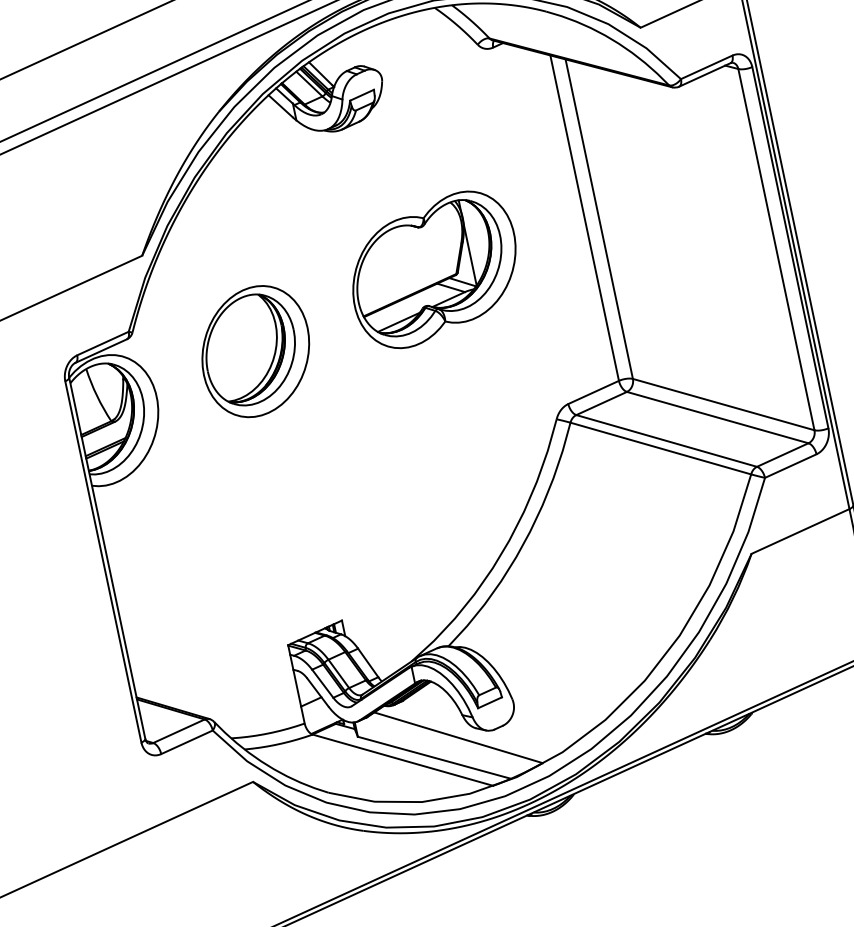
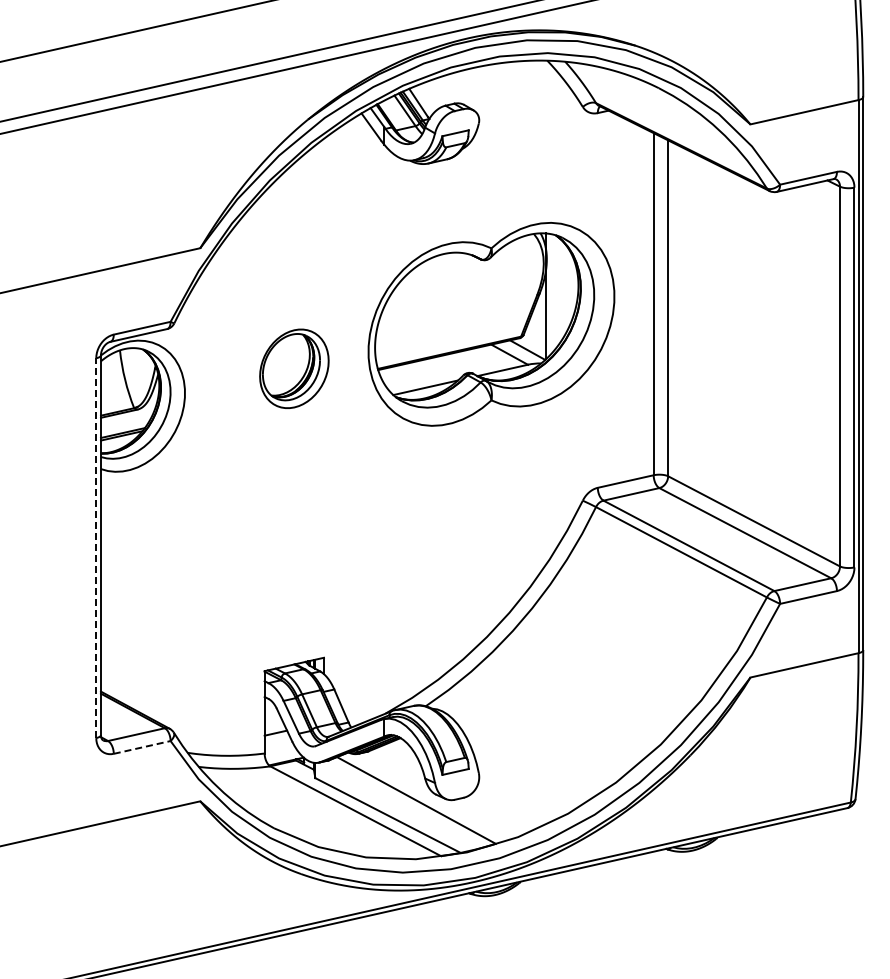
part: (434, 269) -> (491, 324), size x1.4
part: (255, 351) -> (294, 368), size x0.6
line: (103, 562) -> (96, 548), solid -> dashed
line: (187, 742) -> (142, 747), solid -> dashed

